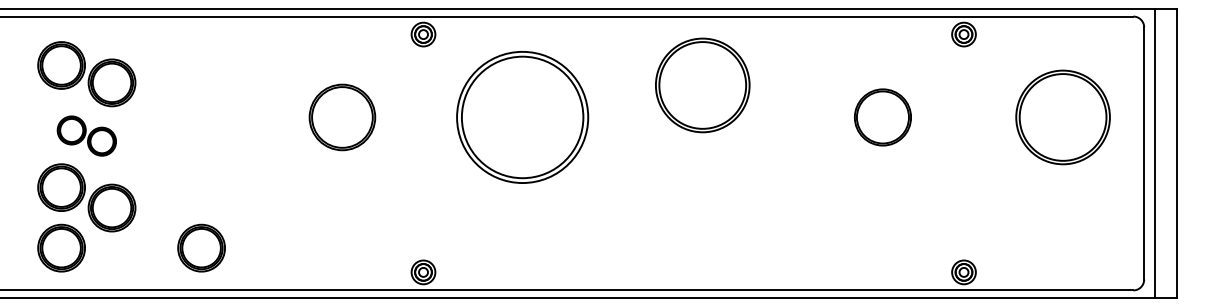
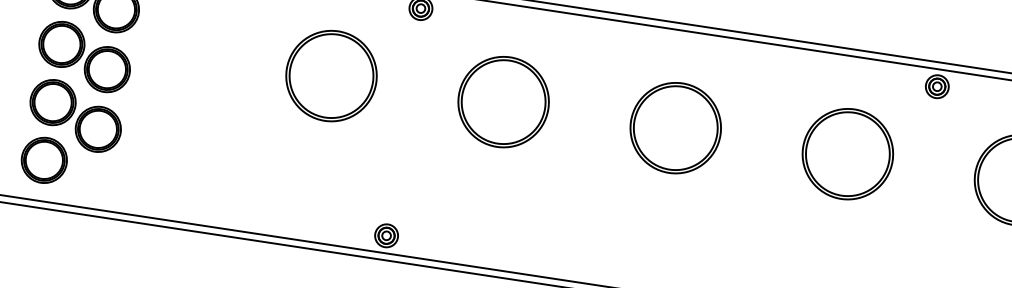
part: (702, 85) -> (675, 128), moved
part: (342, 117) -> (331, 76), size x1.43
part: (522, 117) -> (503, 102), size x0.71
part: (882, 117) -> (847, 154), size x1.67
part: (86, 135) -> (84, 56), size x1.67
part: (201, 247) -> (178, 179), removed

